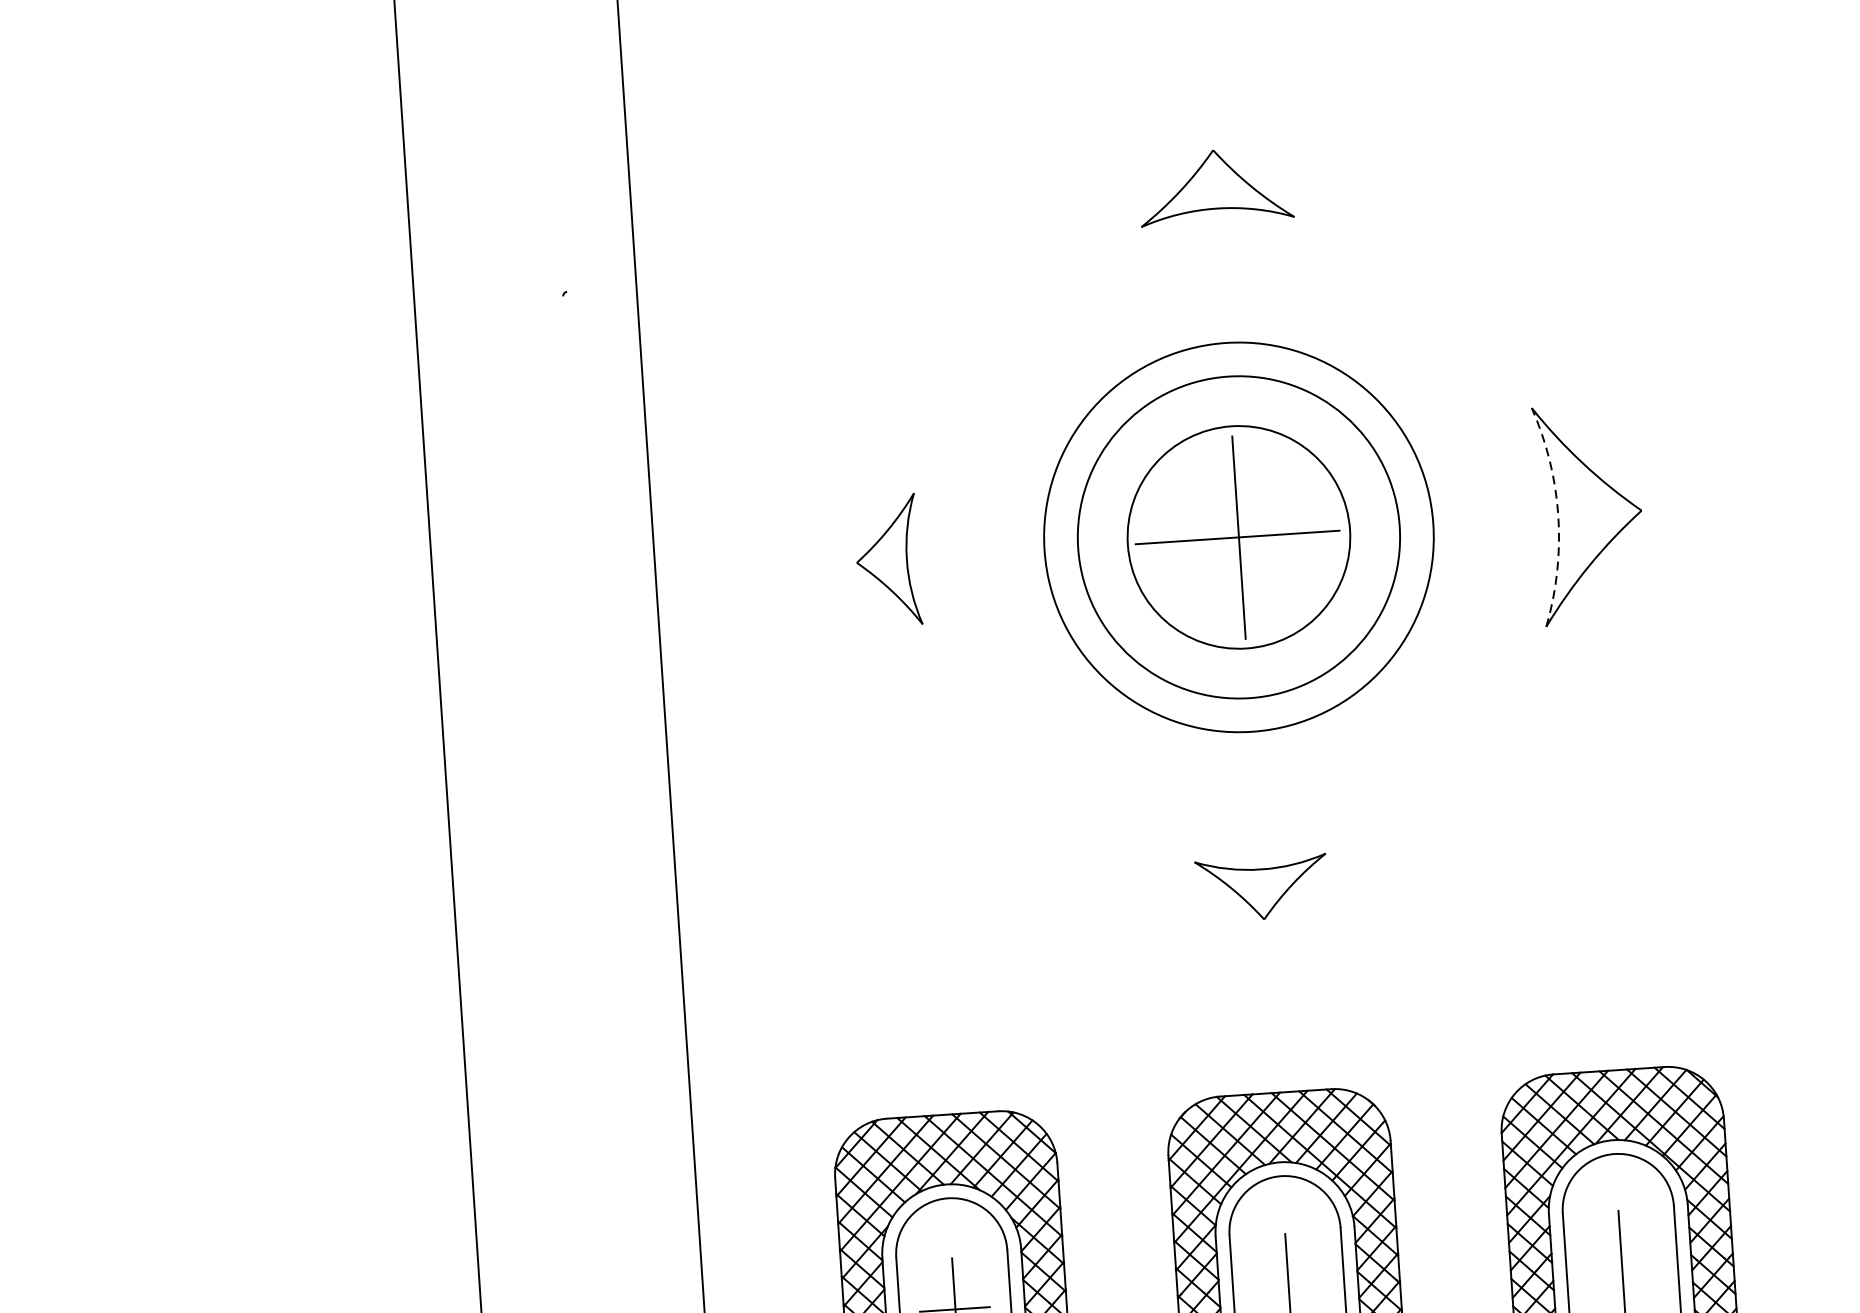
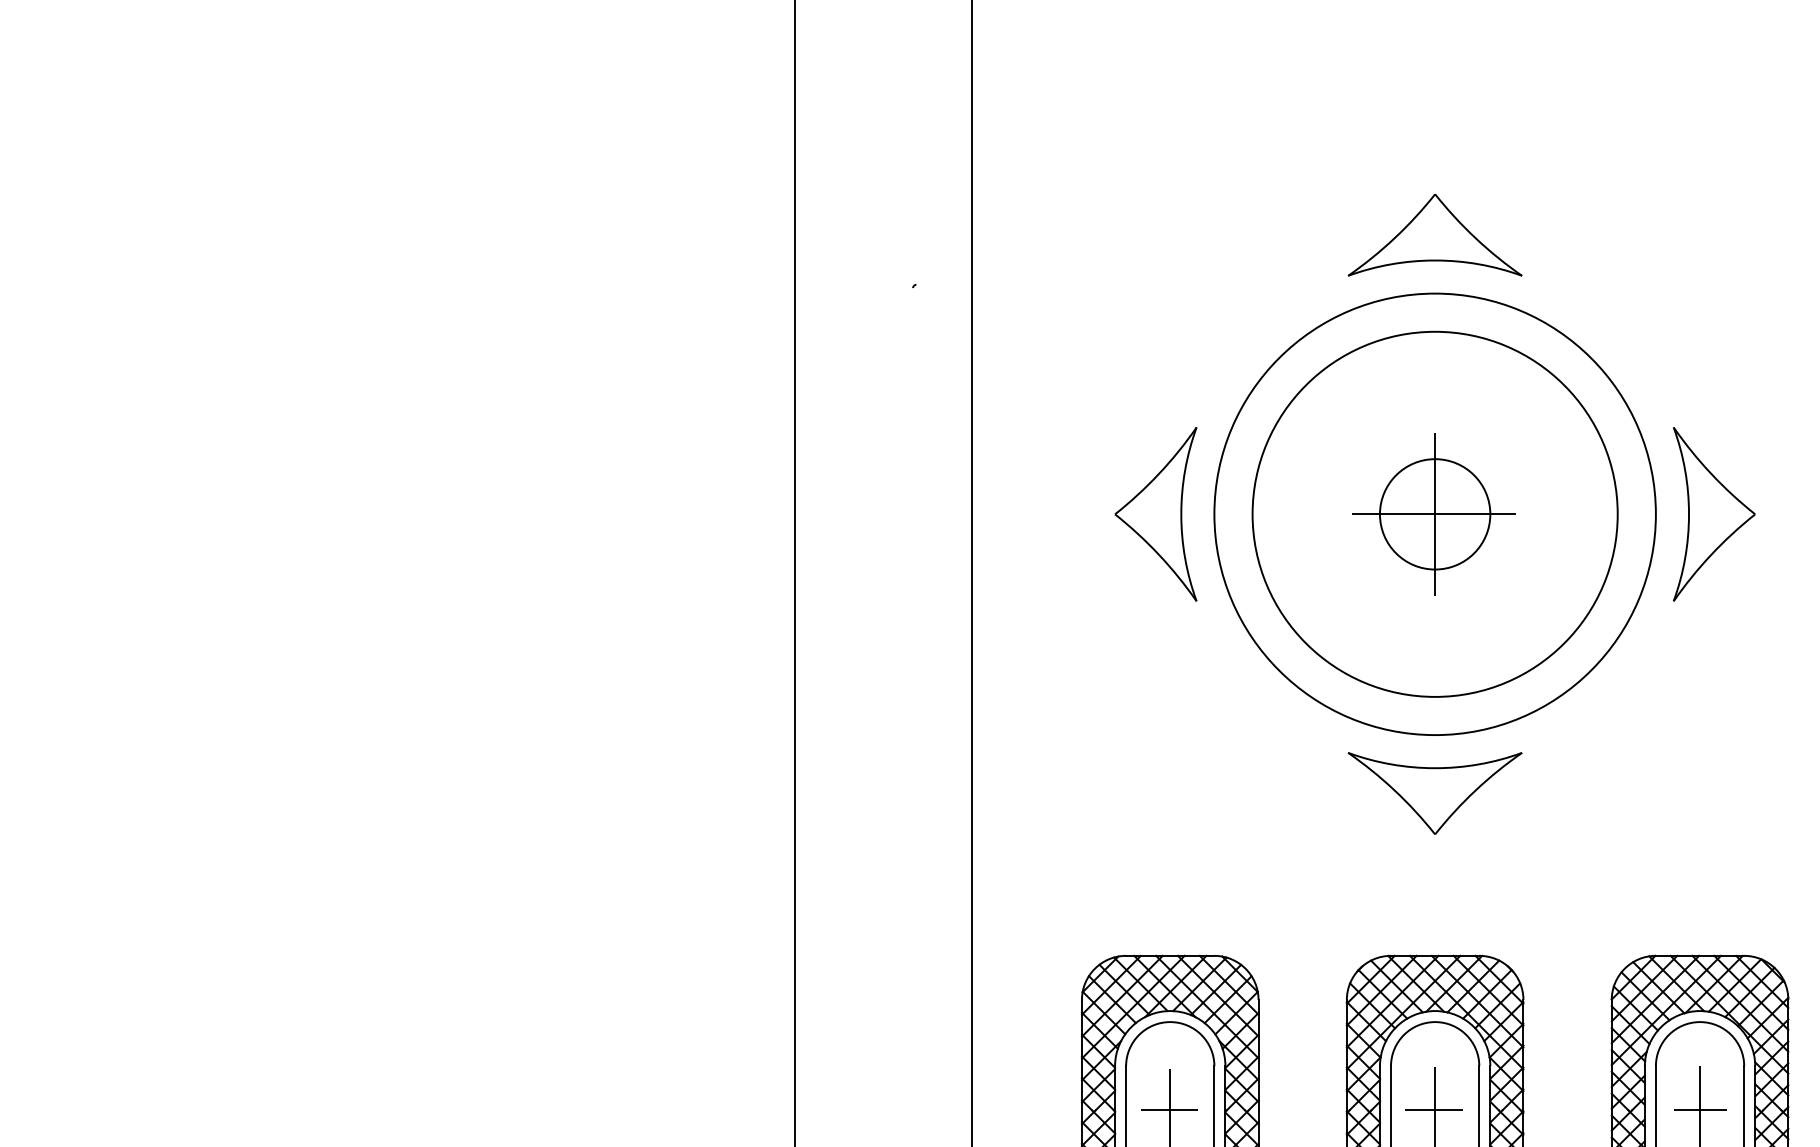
part: (1214, 186) -> (1434, 235), size x1.43
arc: (1558, 516) -> (1689, 514), dashed -> solid
circle: (1238, 536) -> (1434, 513), size x1.43
circle: (1238, 537) -> (1434, 514), size x0.62
circle: (1238, 537) -> (1434, 514), size x1.43
part: (887, 560) -> (1155, 514), size x1.67
part: (1261, 888) -> (1434, 793), size x1.67
line: (1622, 1265) -> (1700, 1110), added
line: (1286, 1287) -> (1433, 1110), added

